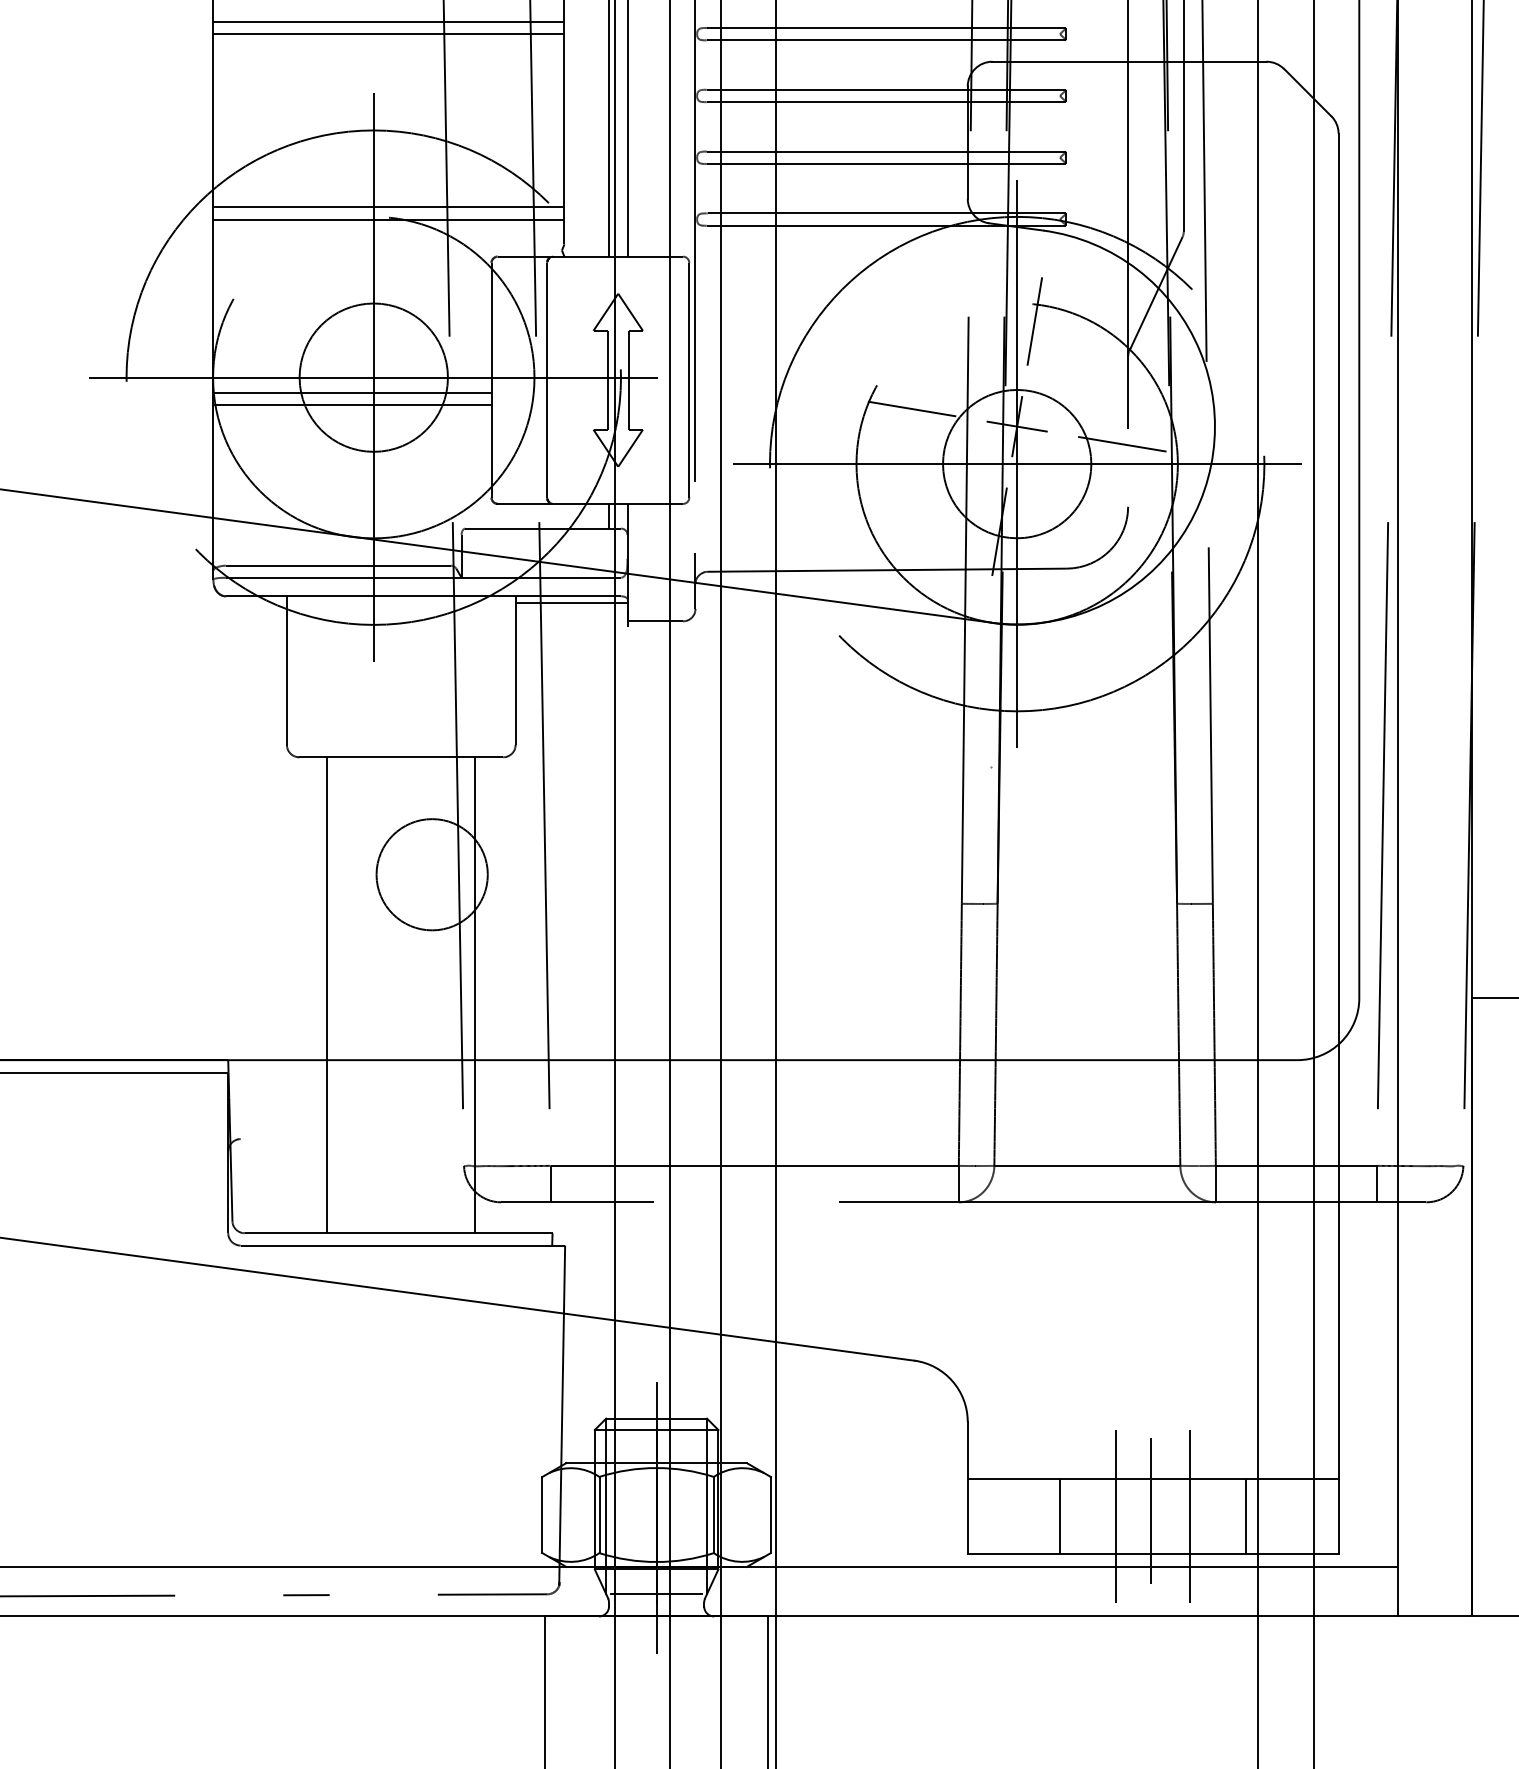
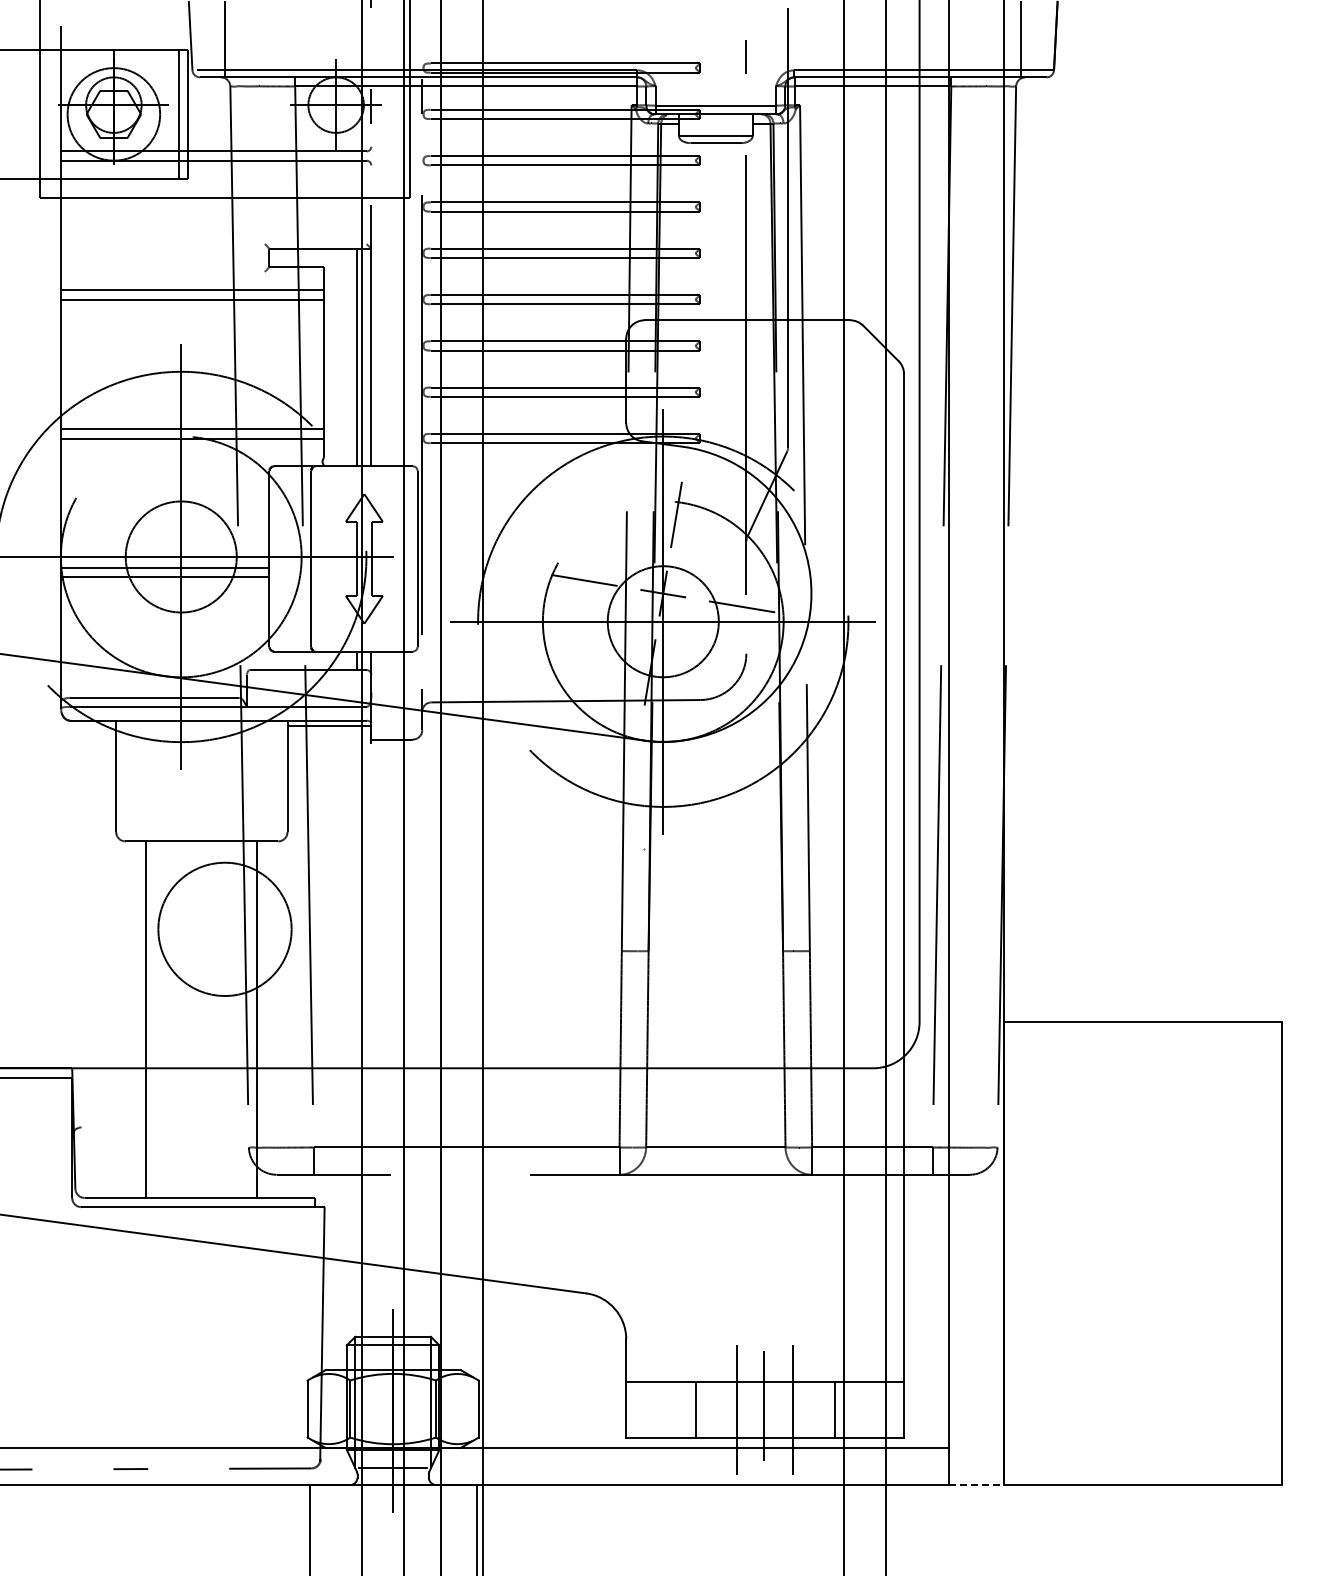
circle: (431, 874) -> (224, 929), size x1.6
line: (1435, 1617) -> (976, 1485), solid -> dashed

